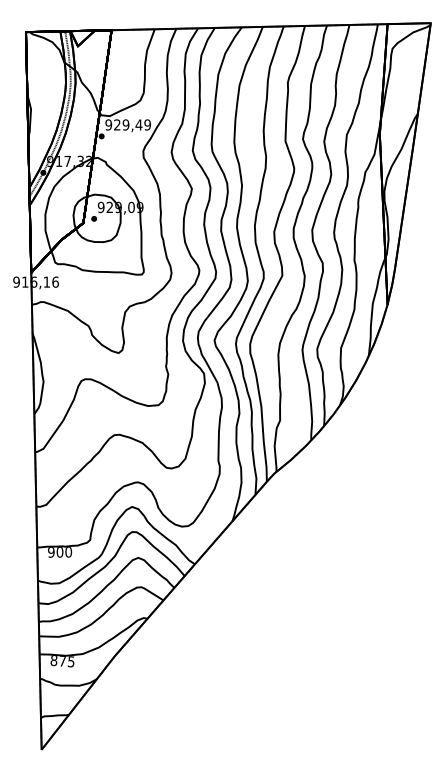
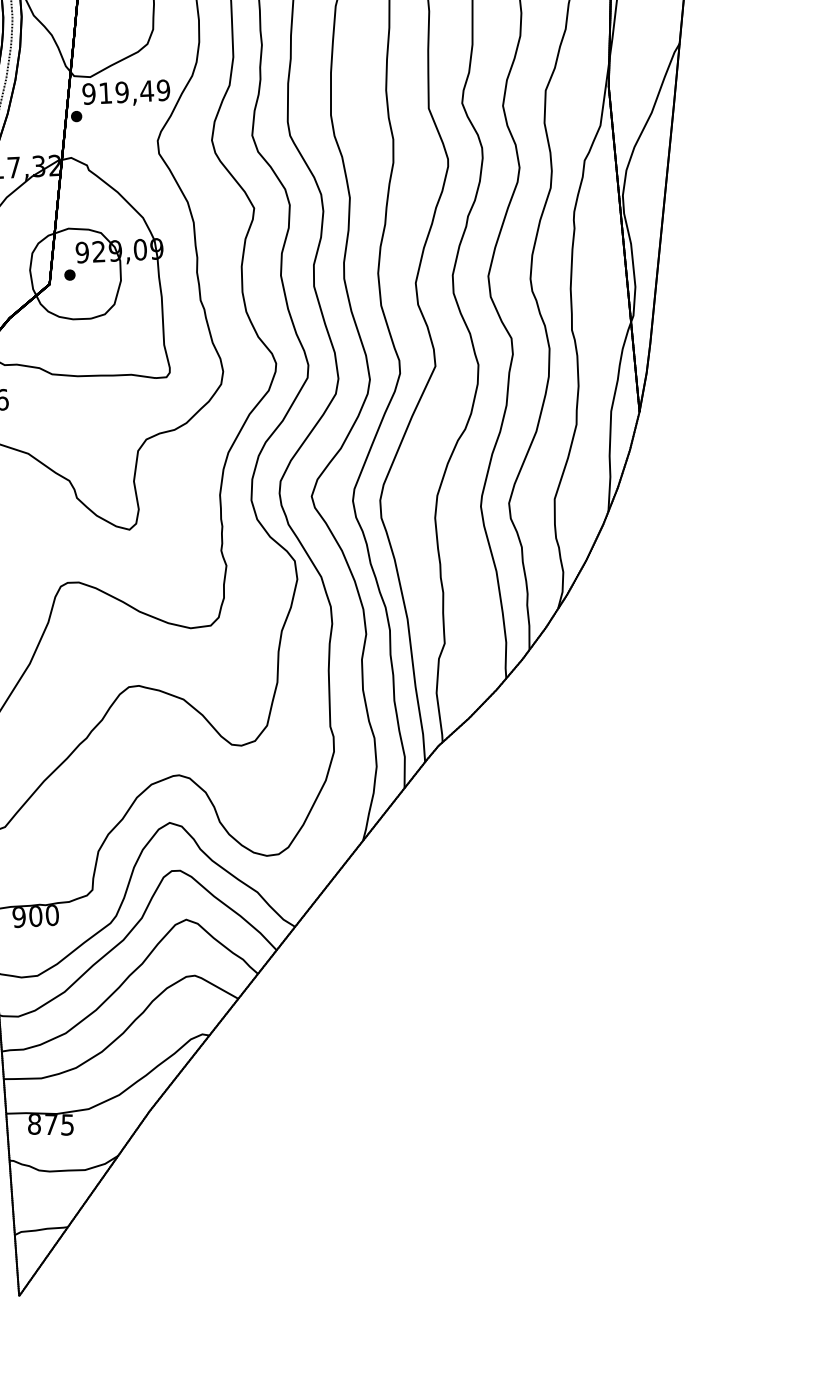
text: (117, 124) -> (105, 92), 929,49 -> 919,49

